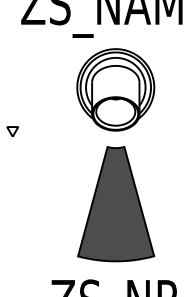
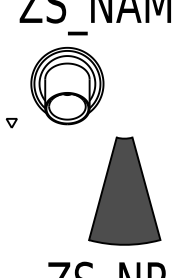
part: (115, 90) -> (67, 86), moved
part: (115, 203) -> (124, 190), moved

